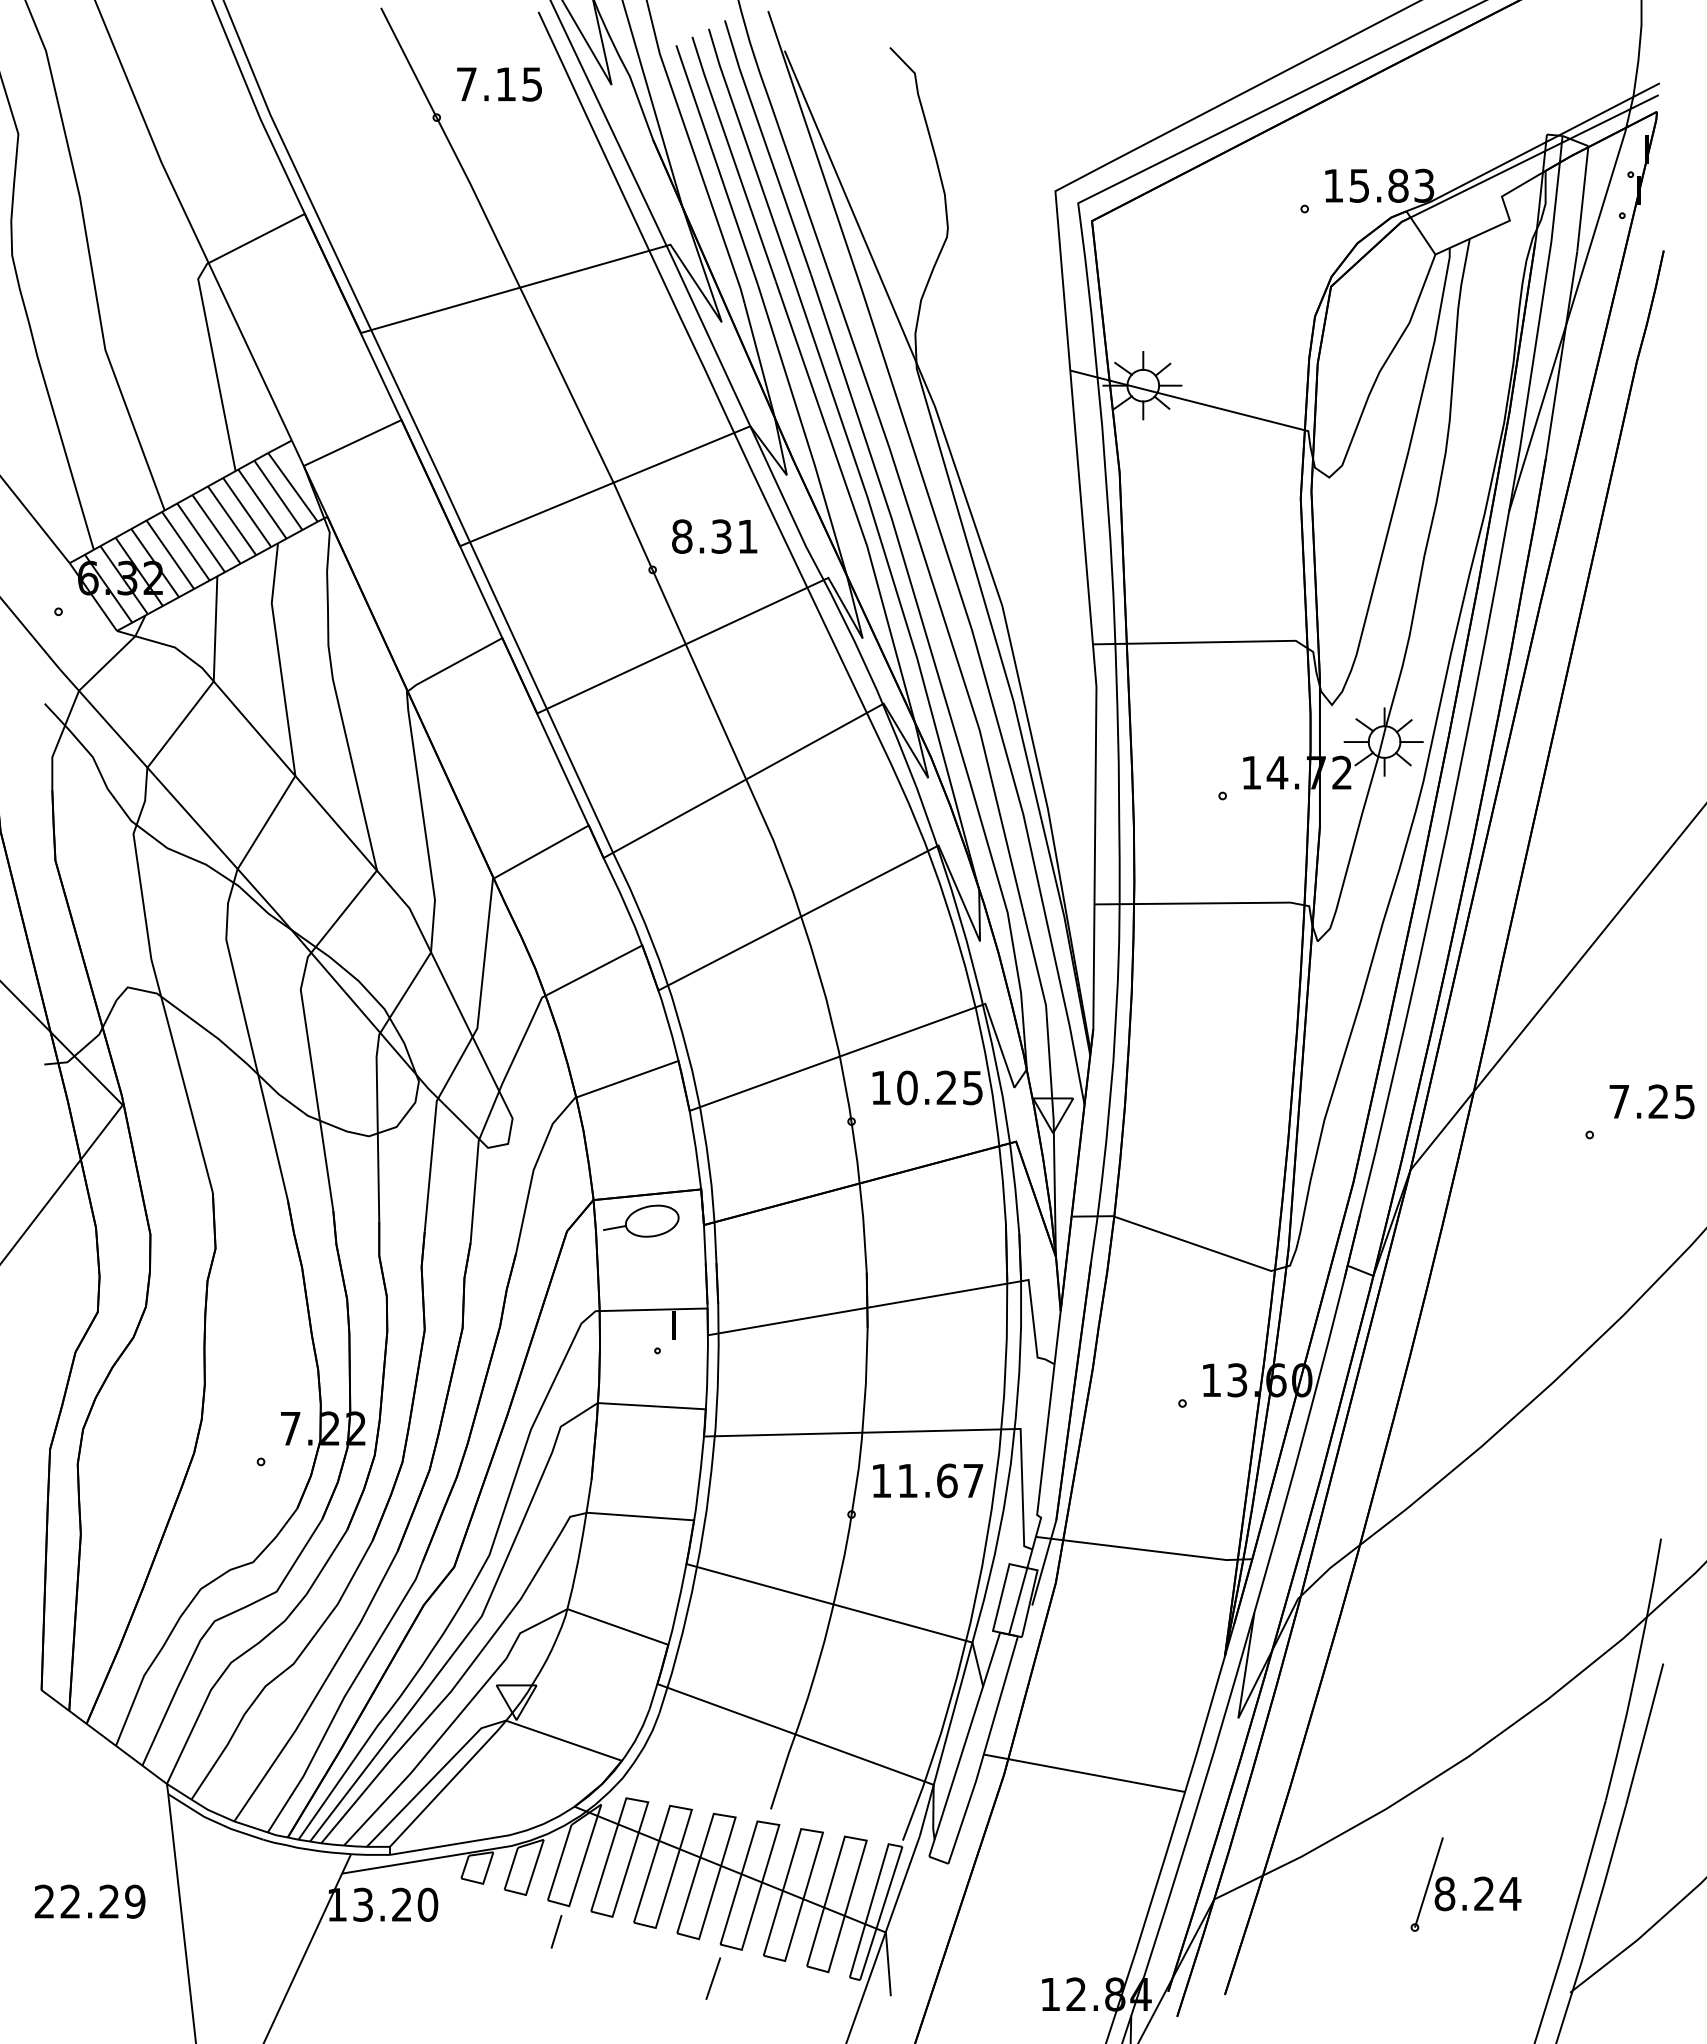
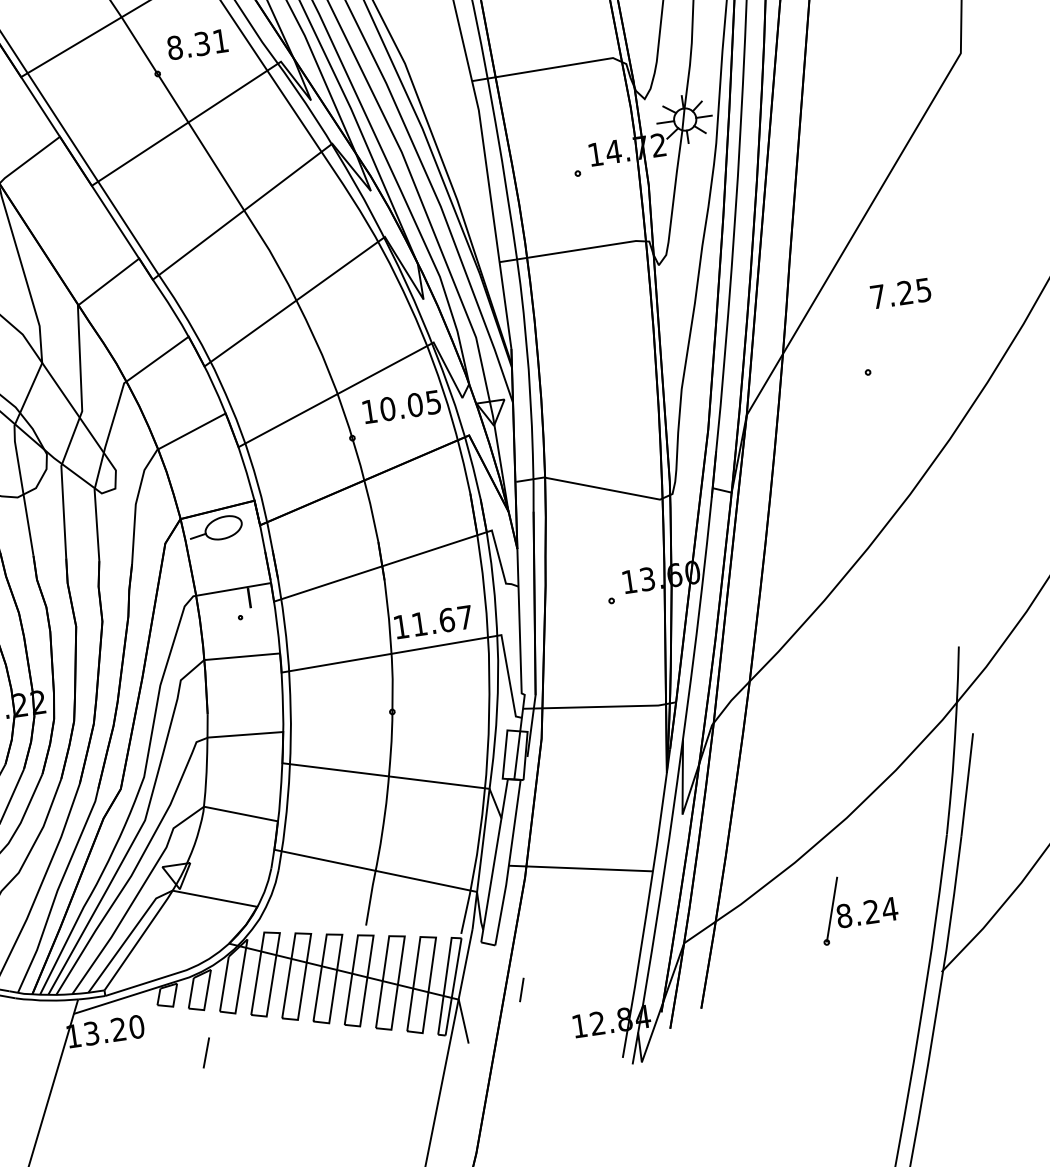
text: (946, 1087) -> (415, 404), 10.25 -> 10.05
text: (1651, 1101) -> (900, 293), moved
text: (928, 1480) -> (433, 621), moved
line: (556, 1931) -> (521, 989), moved
line: (713, 1978) -> (206, 1052), moved

